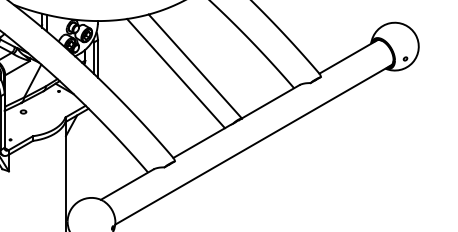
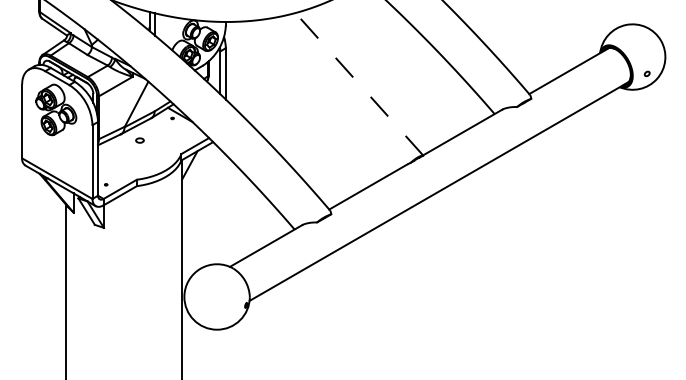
line: (195, 66) -> (359, 84), solid -> dashed
line: (175, 73) -> (332, 93), removed
part: (23, 111) -> (139, 140), moved

